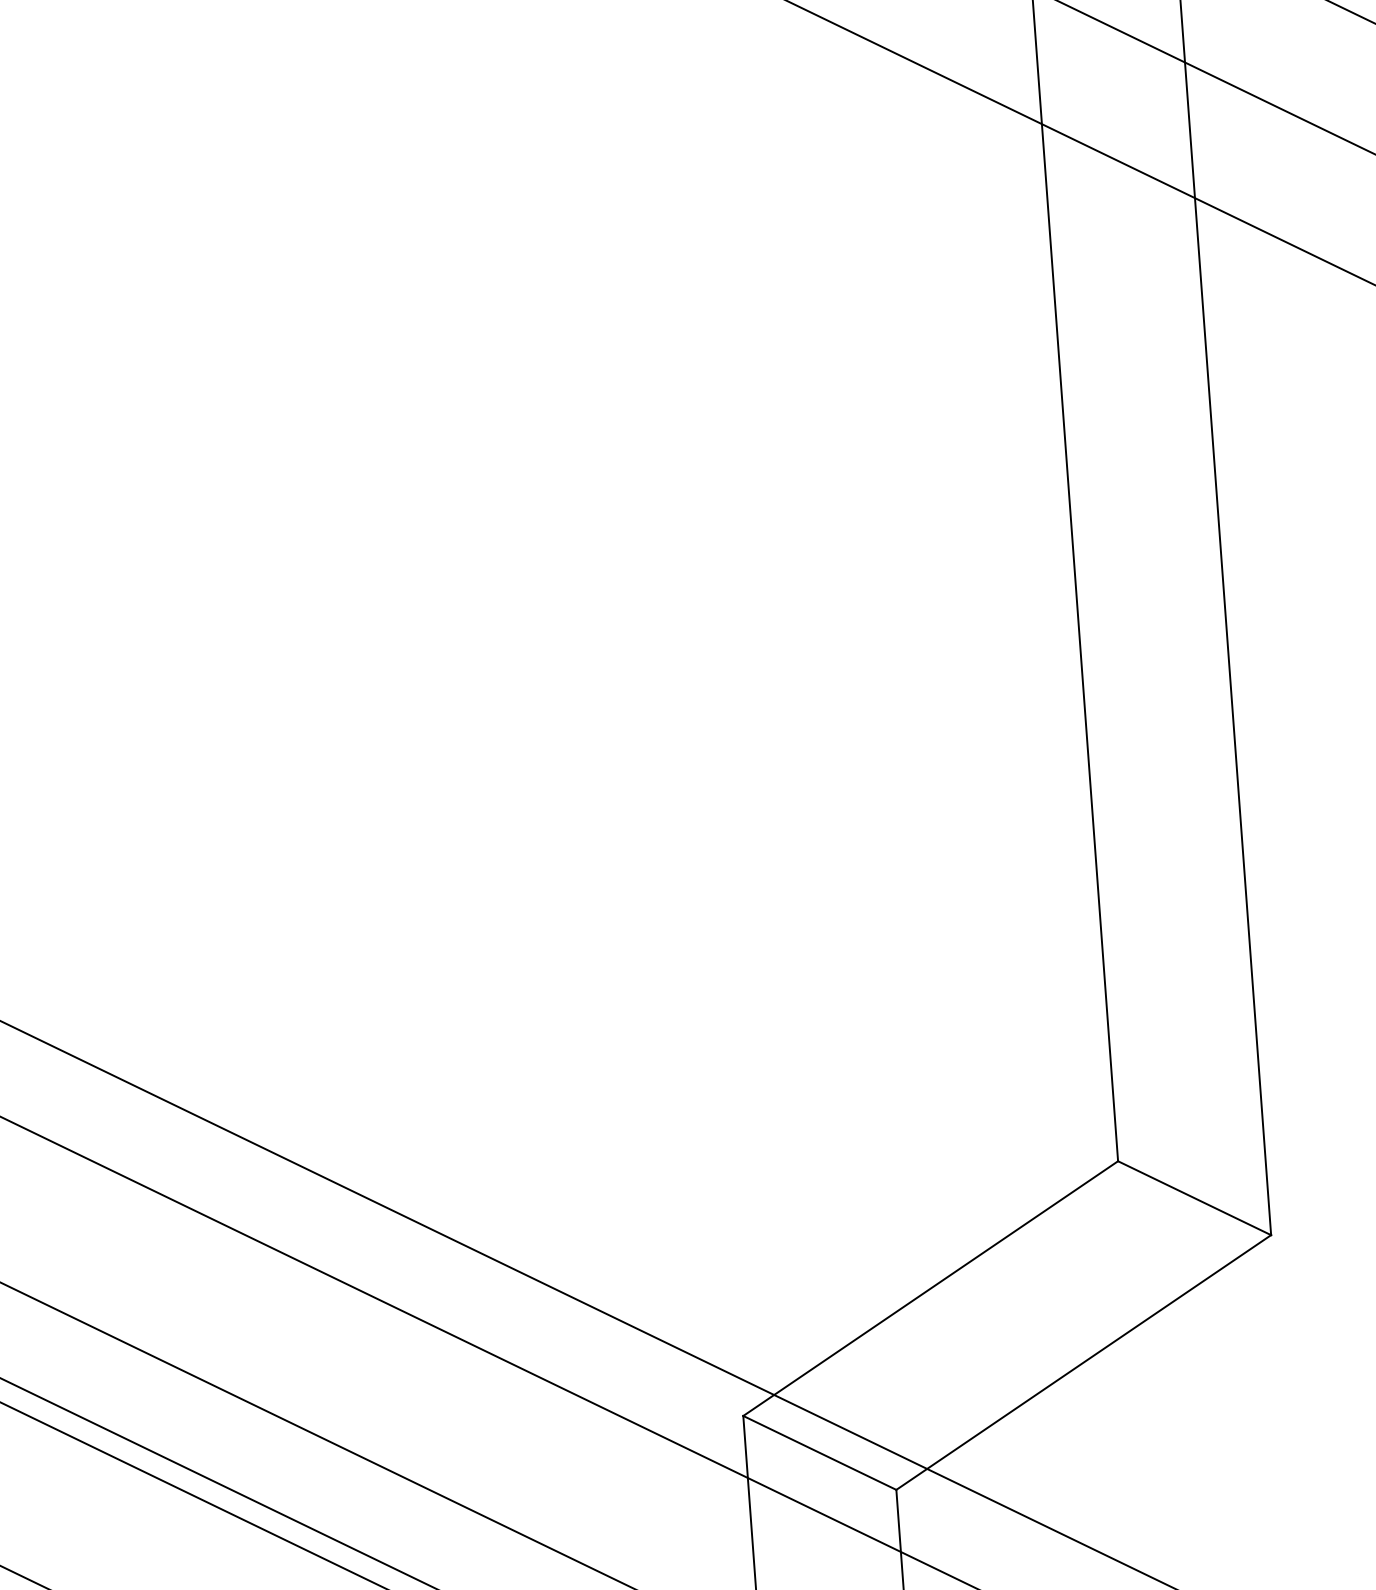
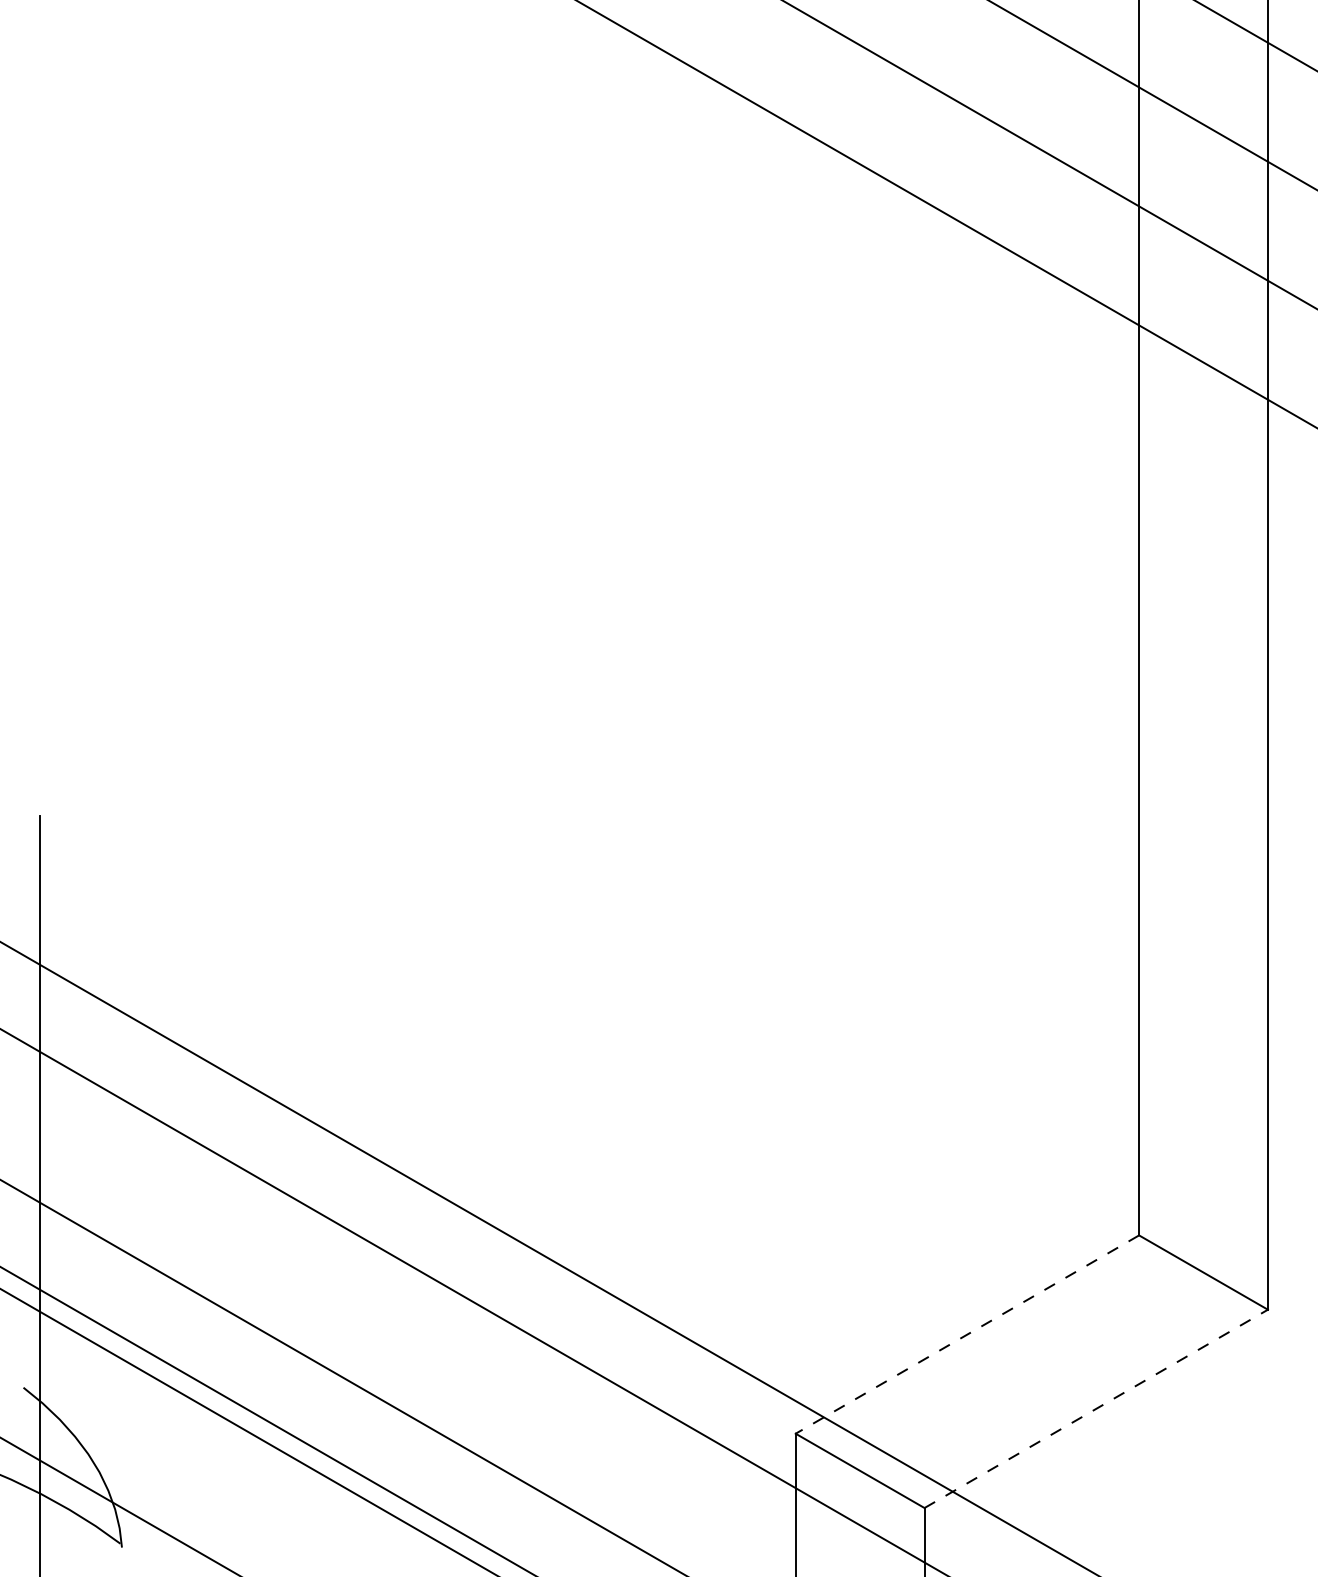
line: (929, 1288) -> (966, 1334), solid -> dashed
line: (1084, 1362) -> (1096, 1408), solid -> dashed

